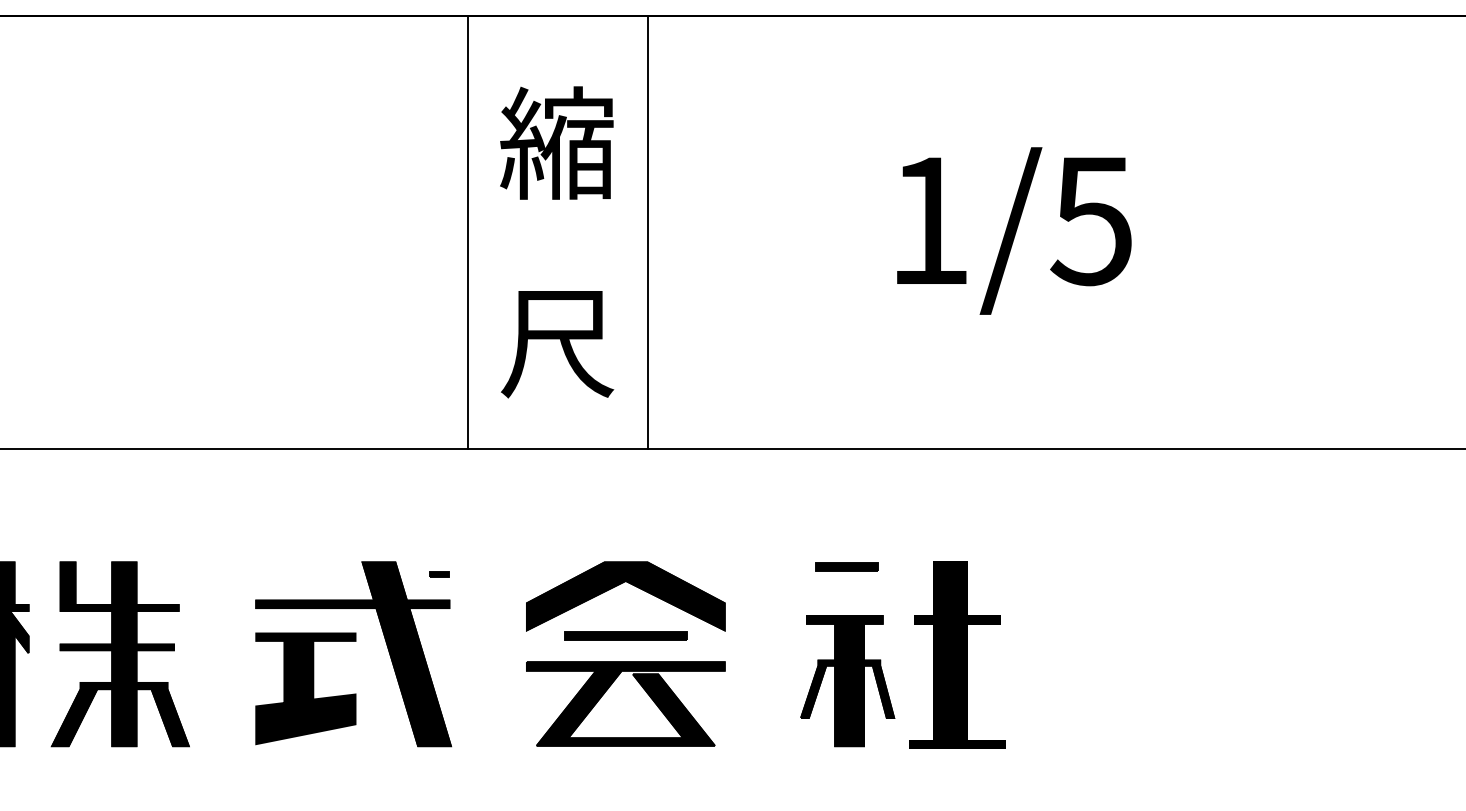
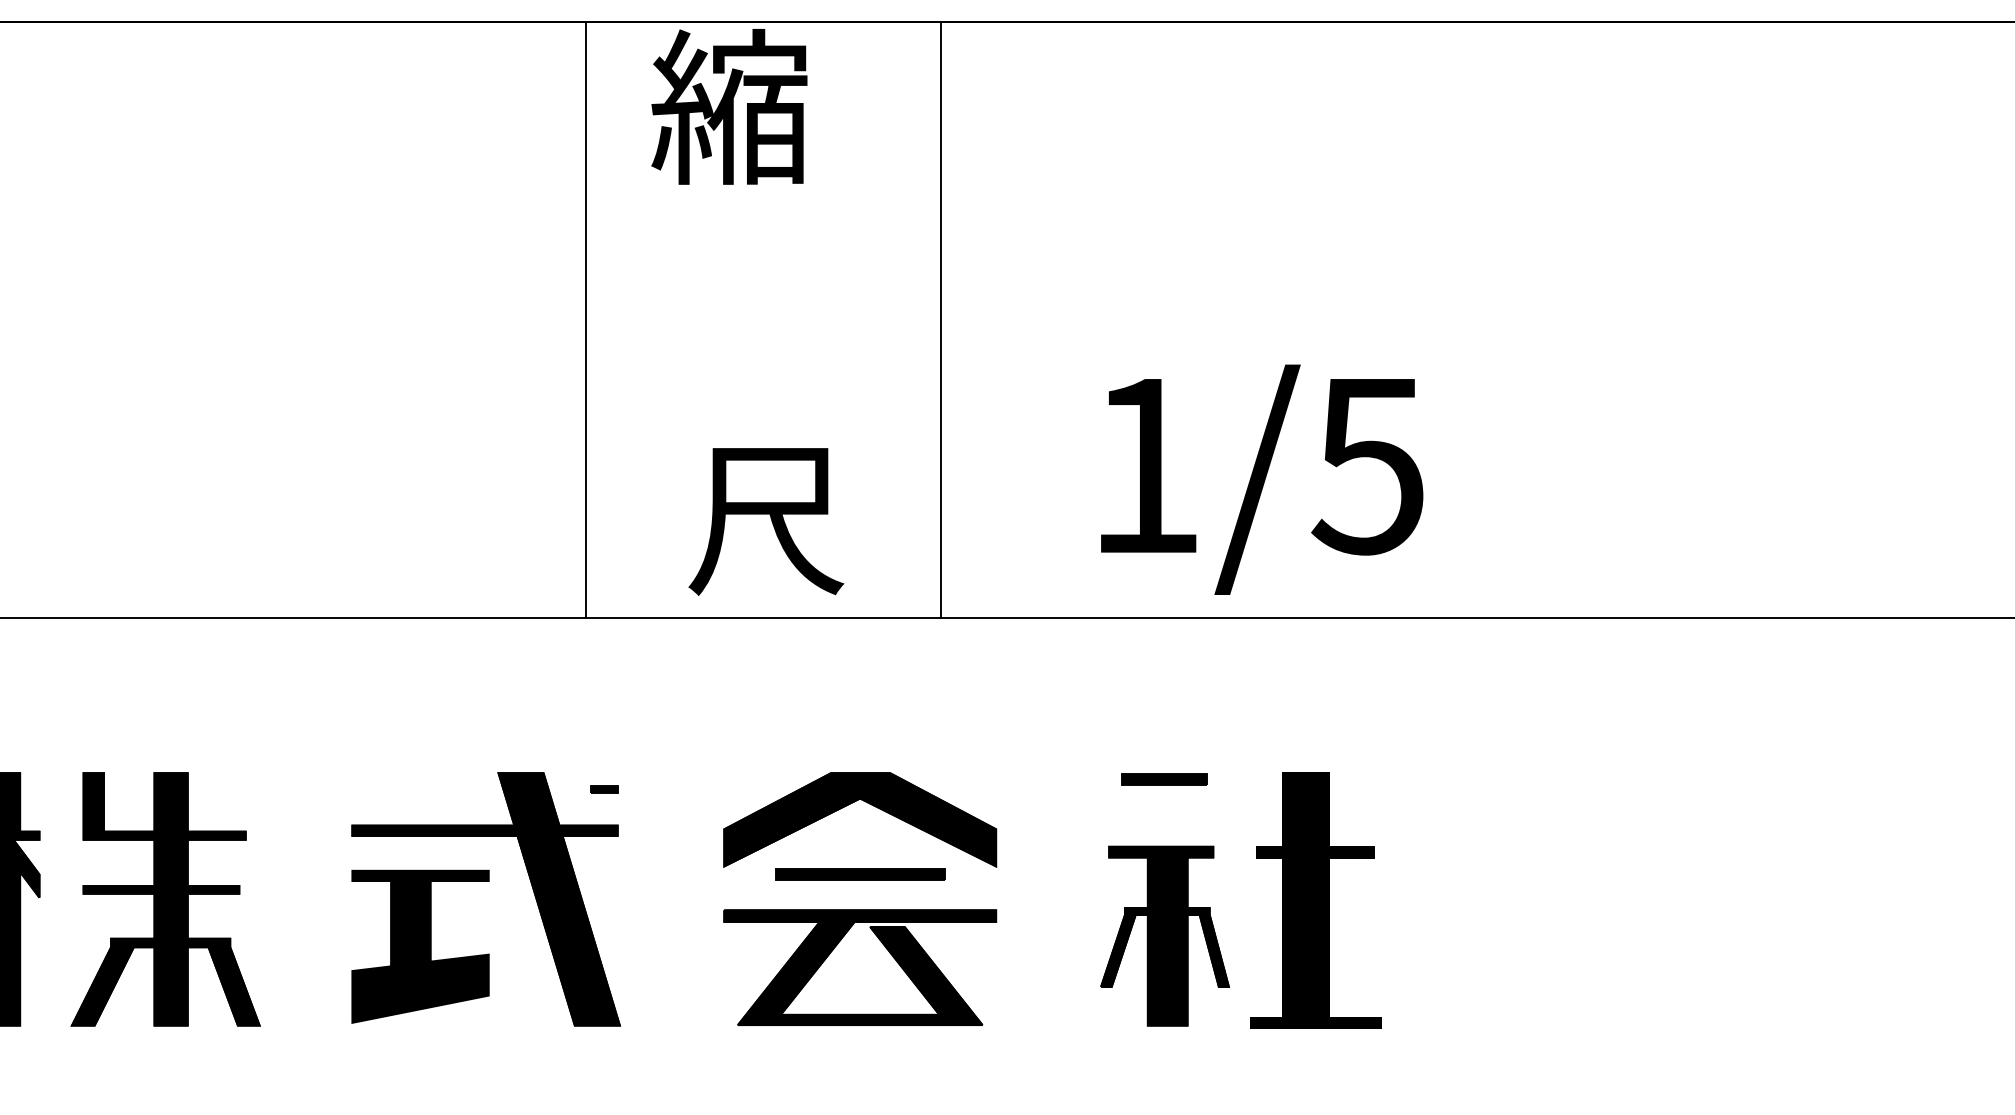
text: (556, 142) -> (729, 106), moved
text: (1014, 230) -> (1262, 479), moved
line: (468, 232) -> (586, 319), moved
line: (648, 232) -> (941, 319), moved
text: (557, 344) -> (766, 521), moved

